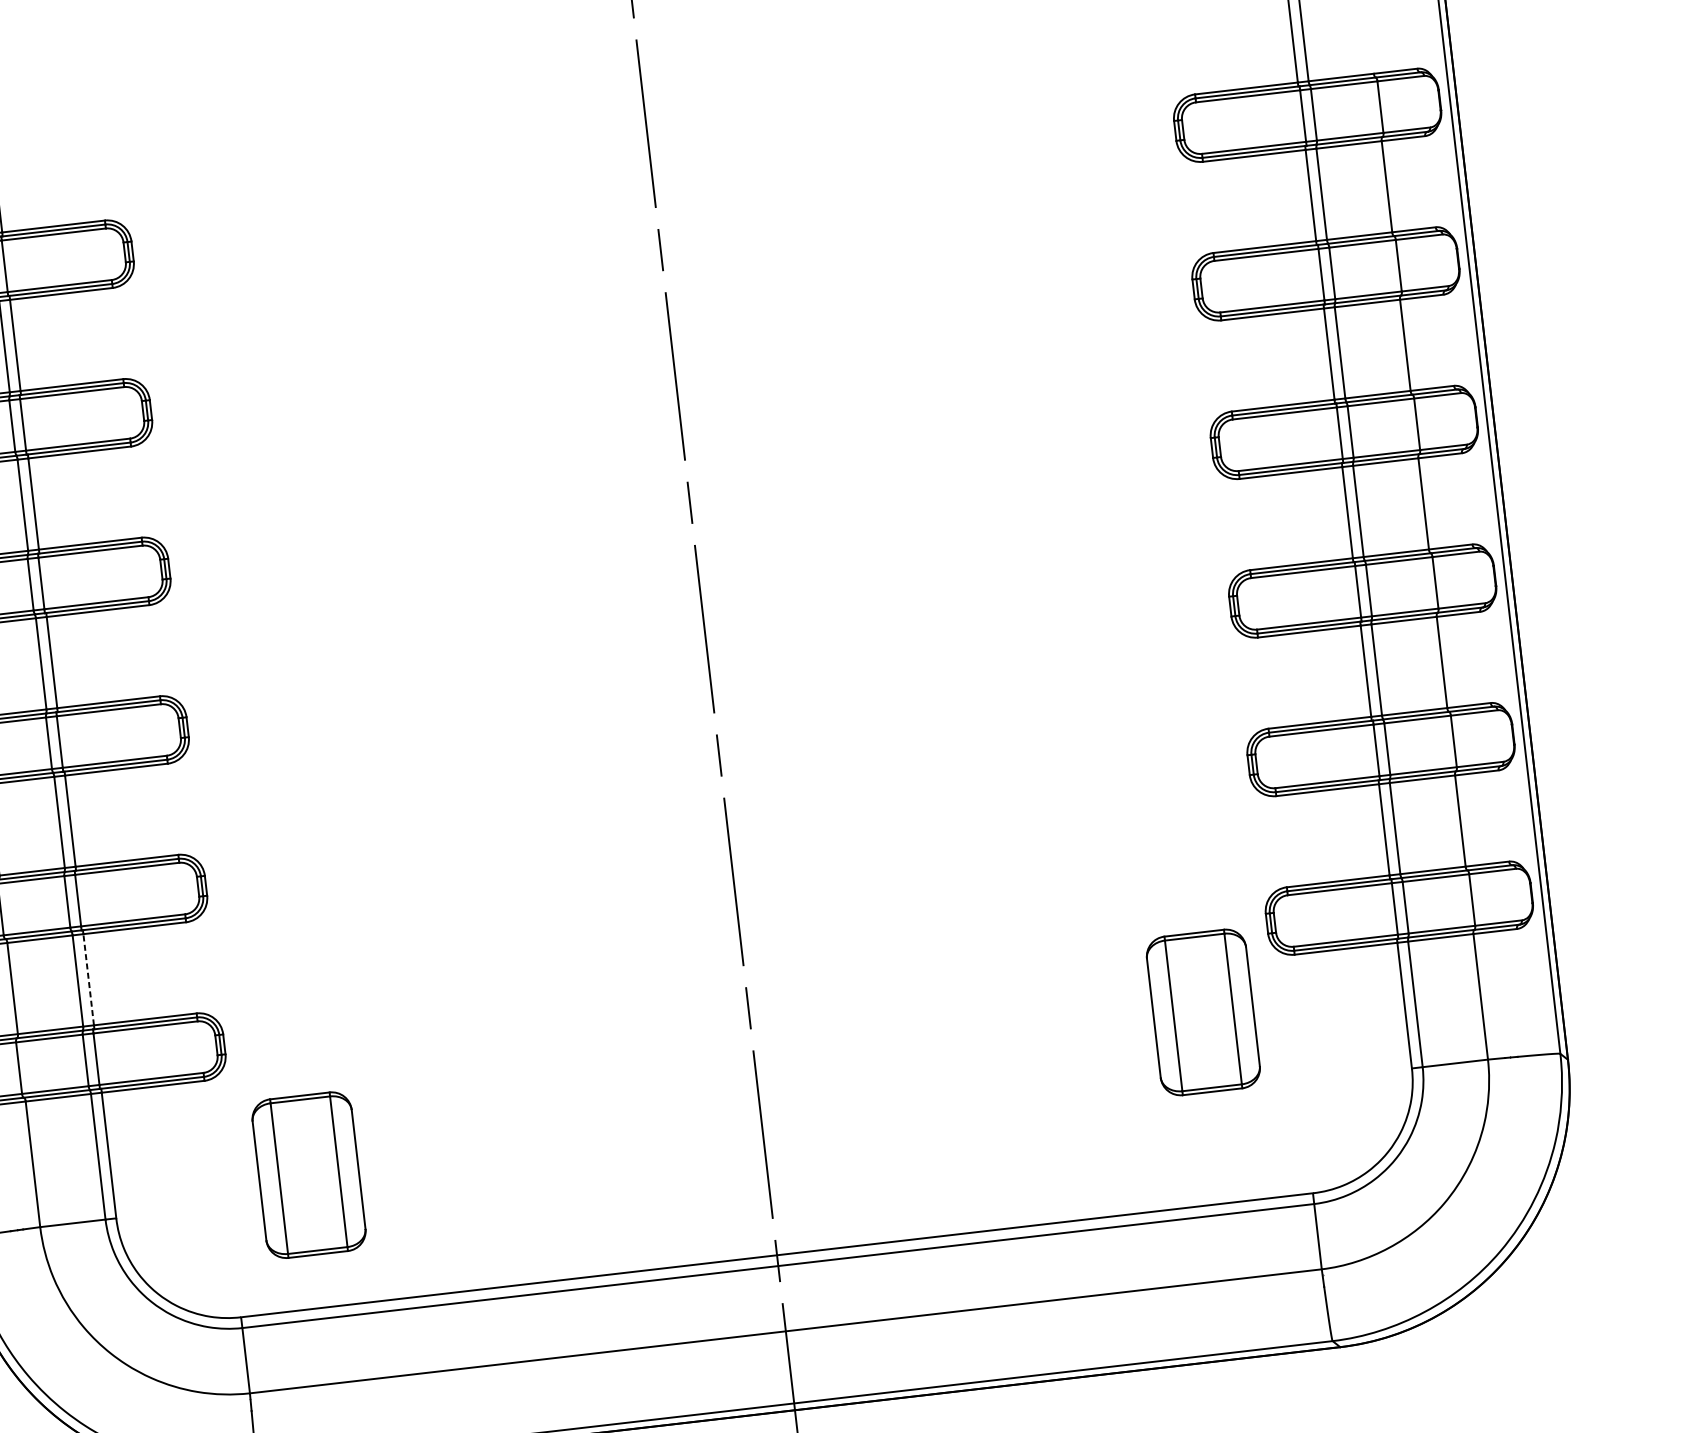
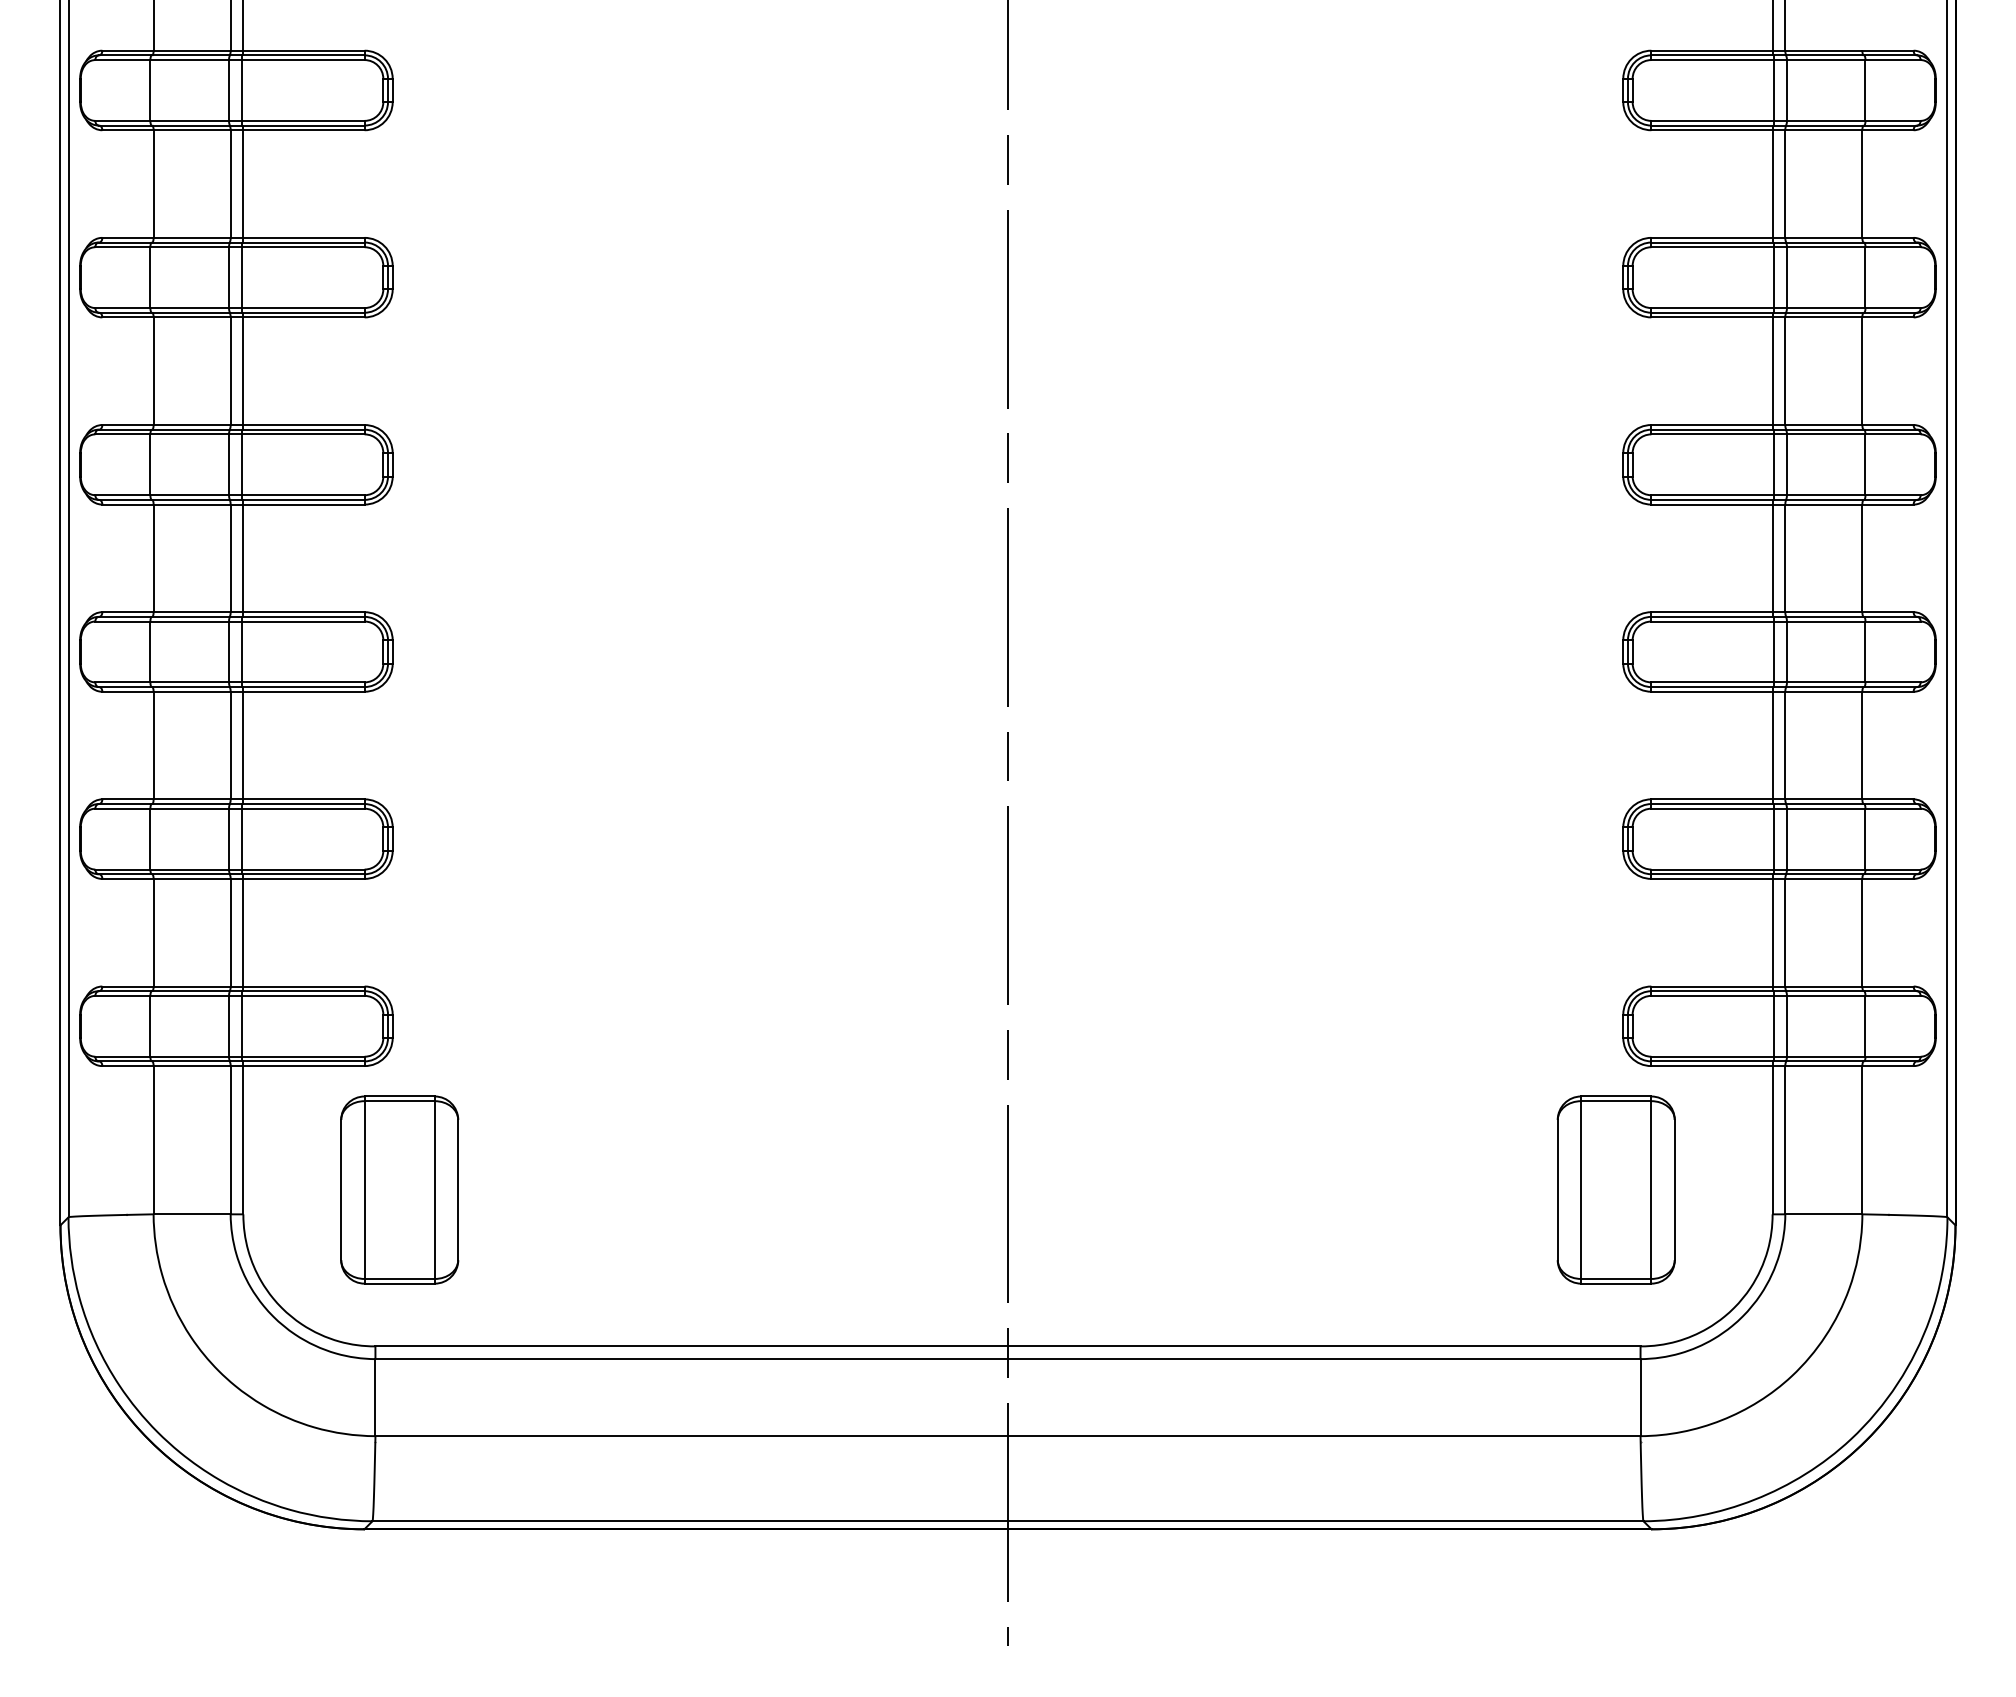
line: (88, 979) -> (243, 932), dashed -> solid
part: (1202, 1012) -> (1615, 1189), moved
part: (308, 1174) -> (399, 1189), moved

